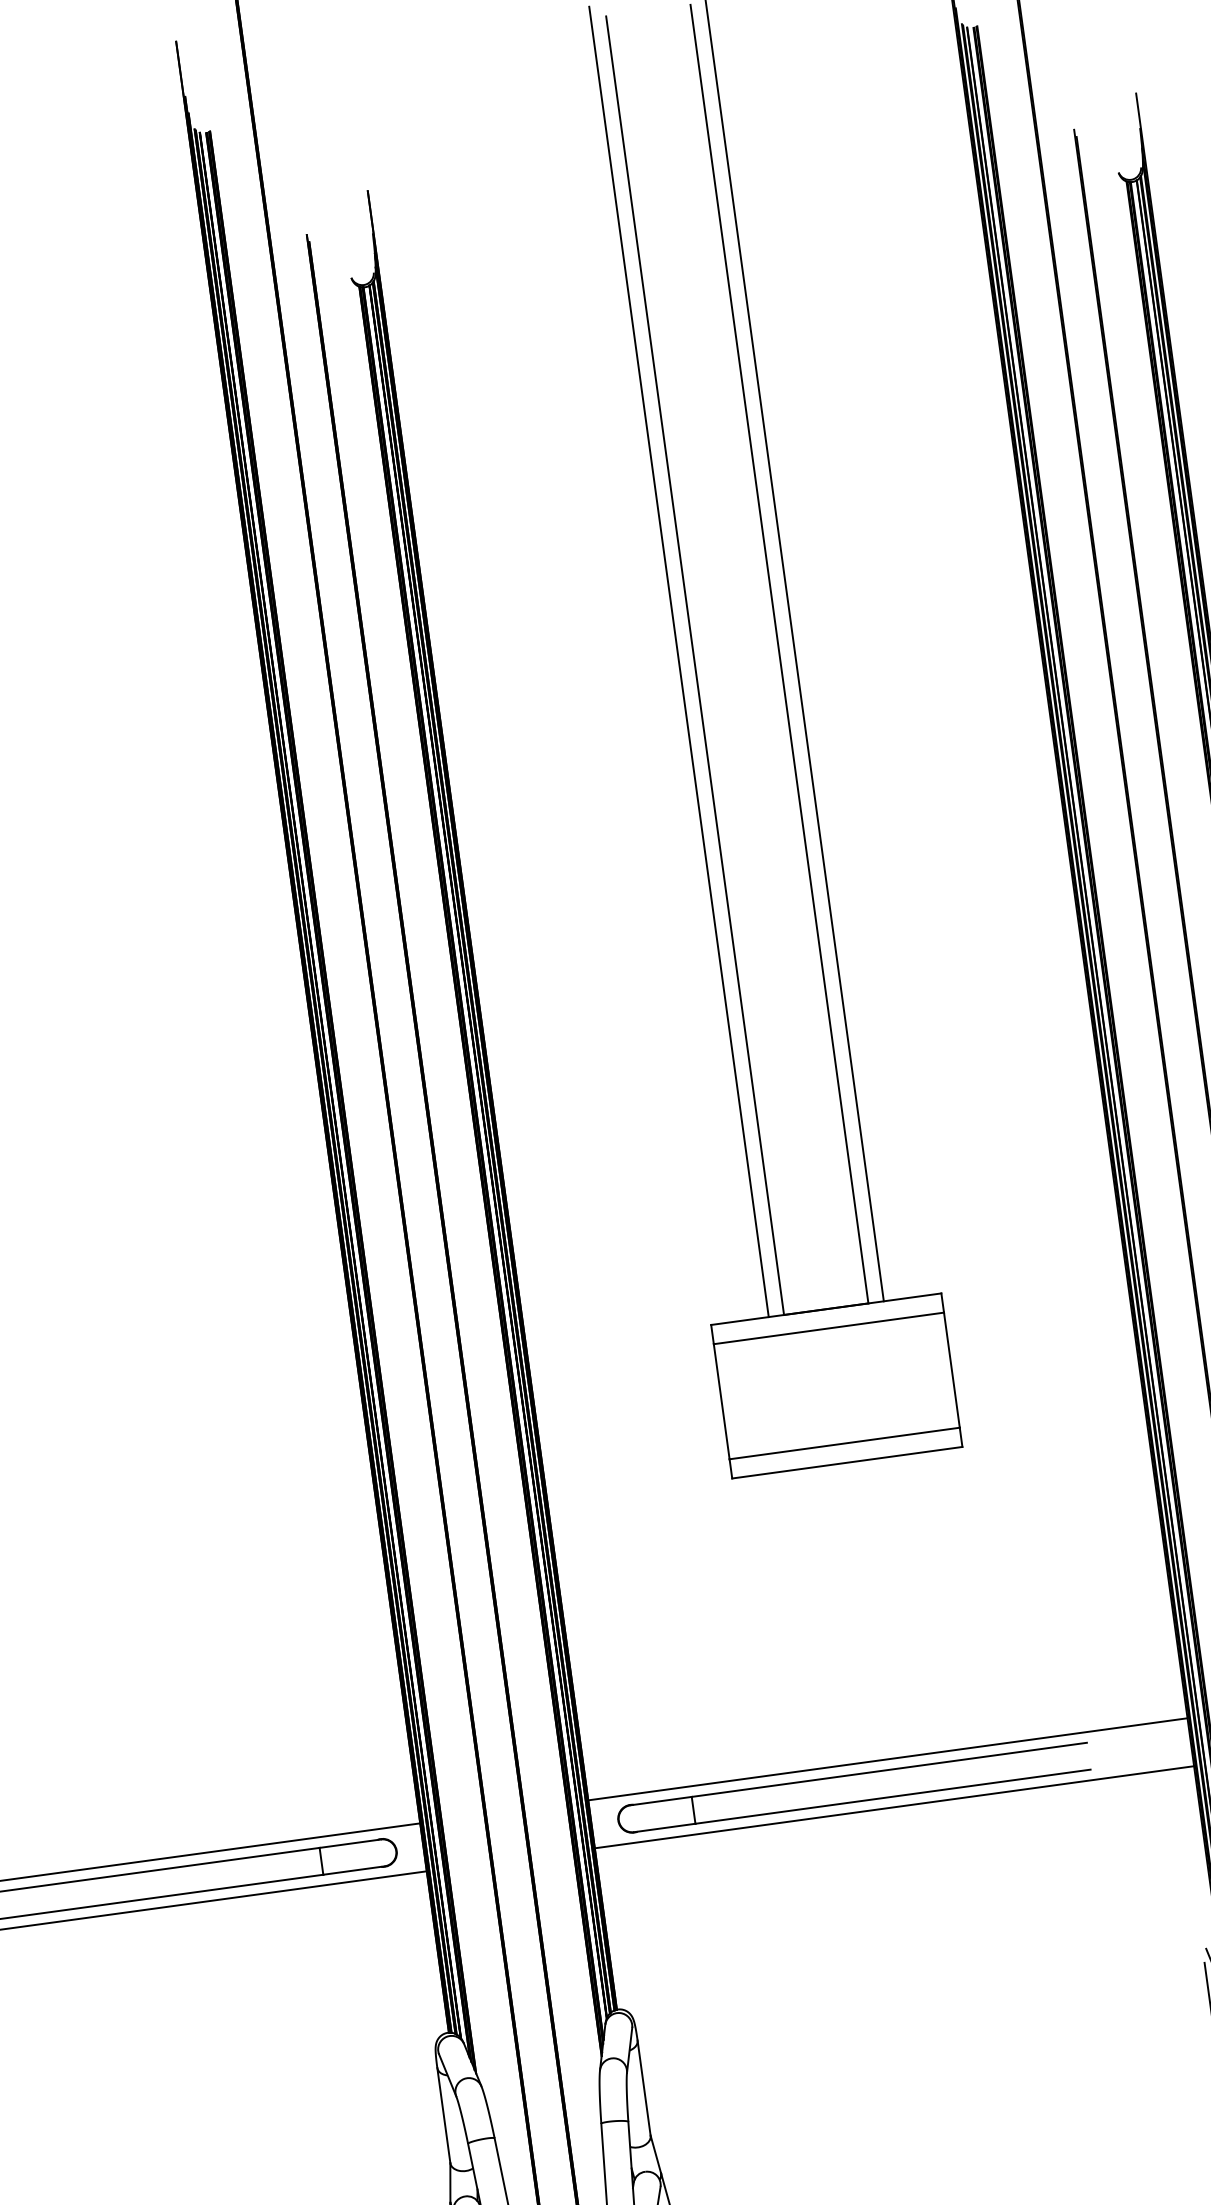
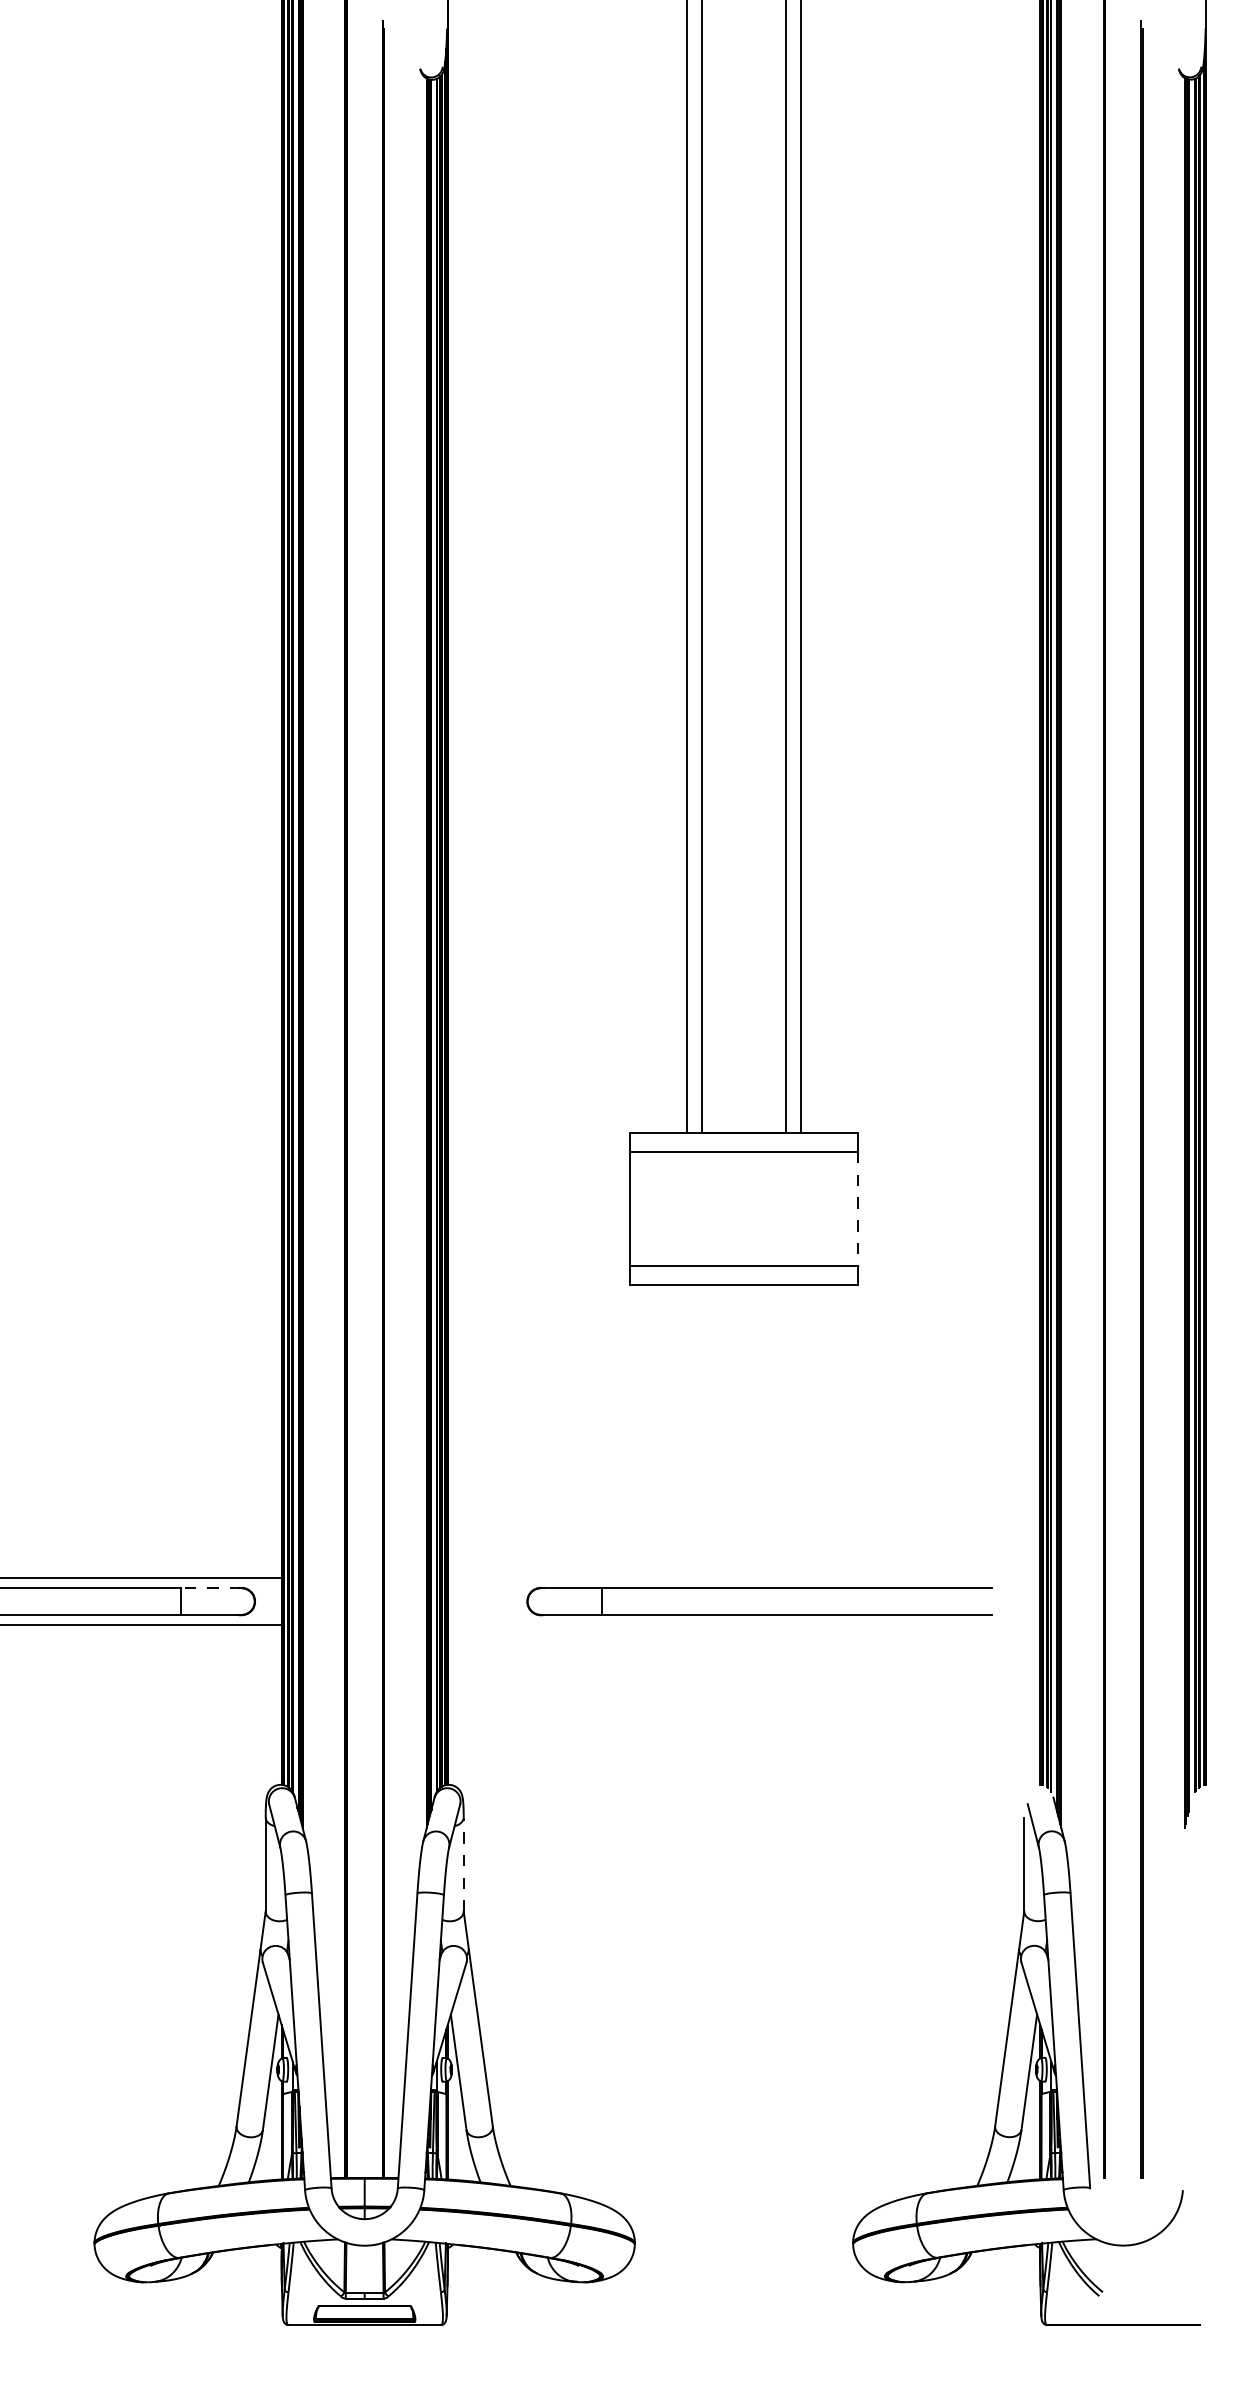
line: (951, 1369) -> (857, 1208), solid -> dashed
line: (887, 1758) -> (743, 1577), removed
part: (851, 1775) -> (759, 1588), moved
line: (893, 1807) -> (743, 1625), removed
line: (349, 1843) -> (210, 1588), solid -> dashed
line: (643, 2088) -> (463, 1864), solid -> dashed

